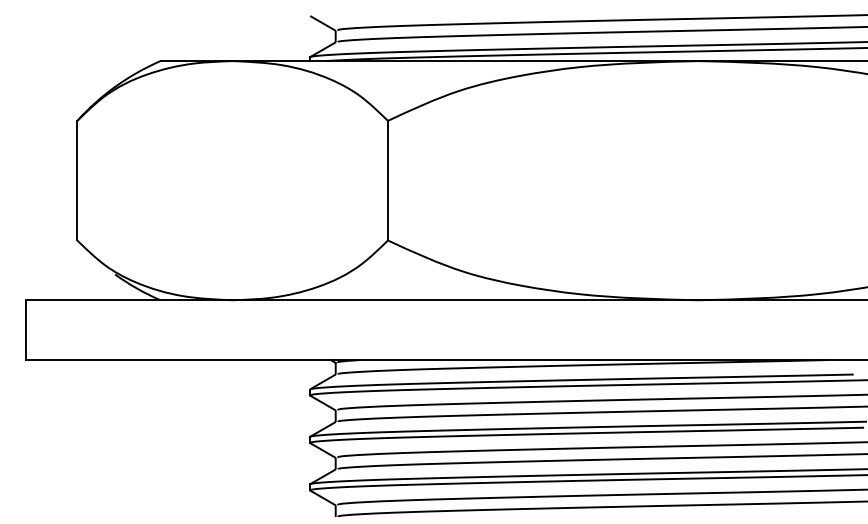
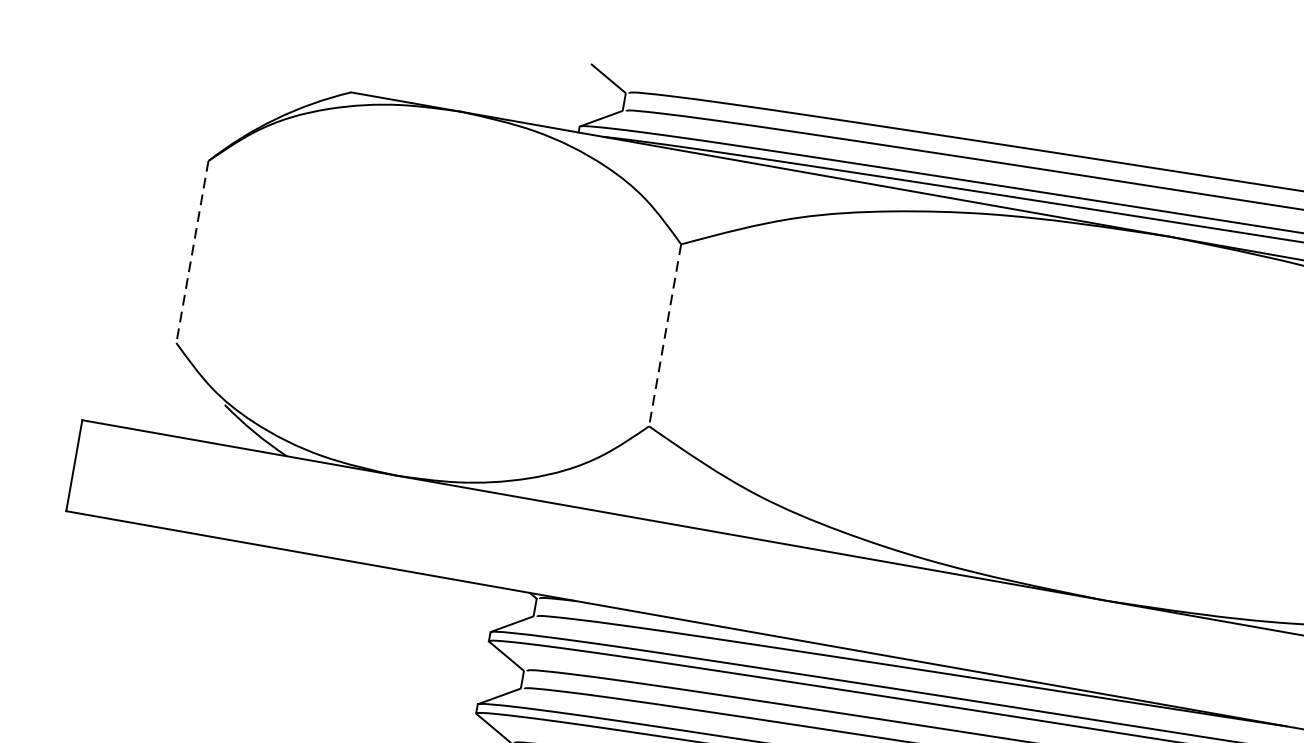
line: (77, 180) -> (192, 251), solid -> dashed
line: (387, 180) -> (664, 334), solid -> dashed

